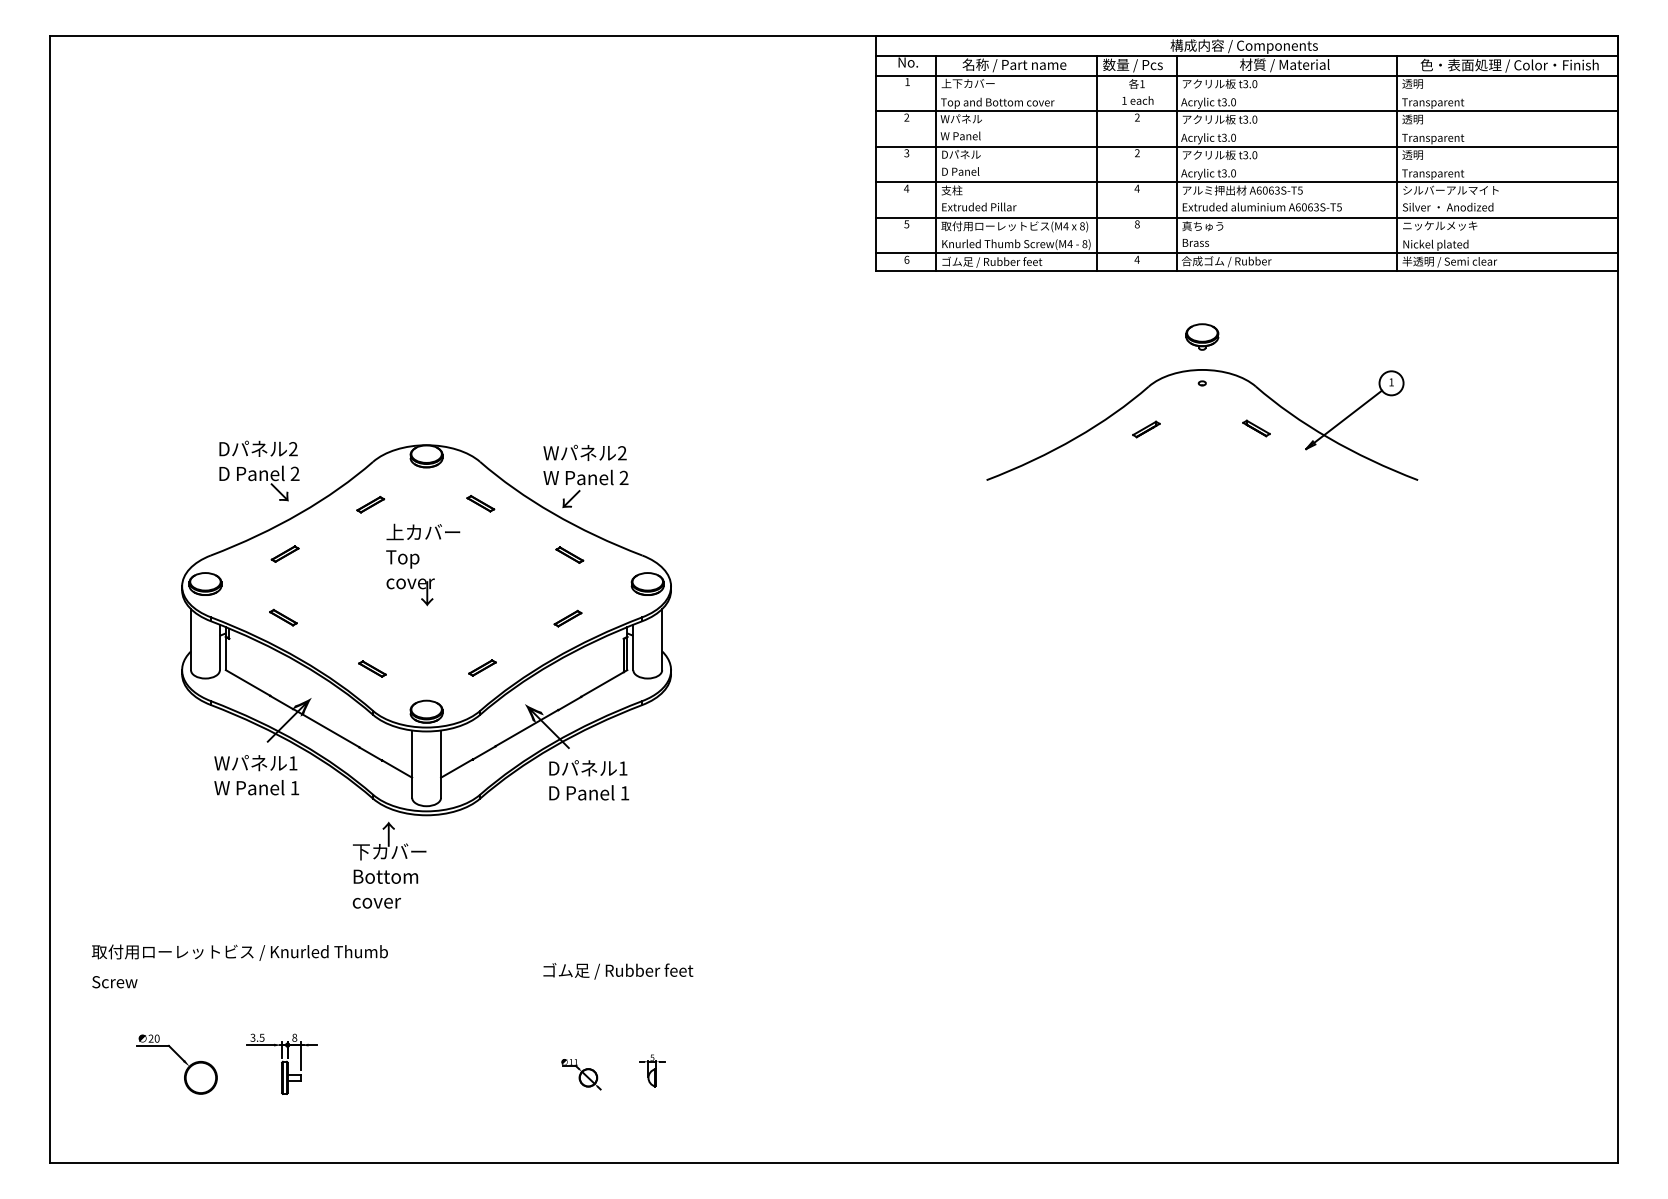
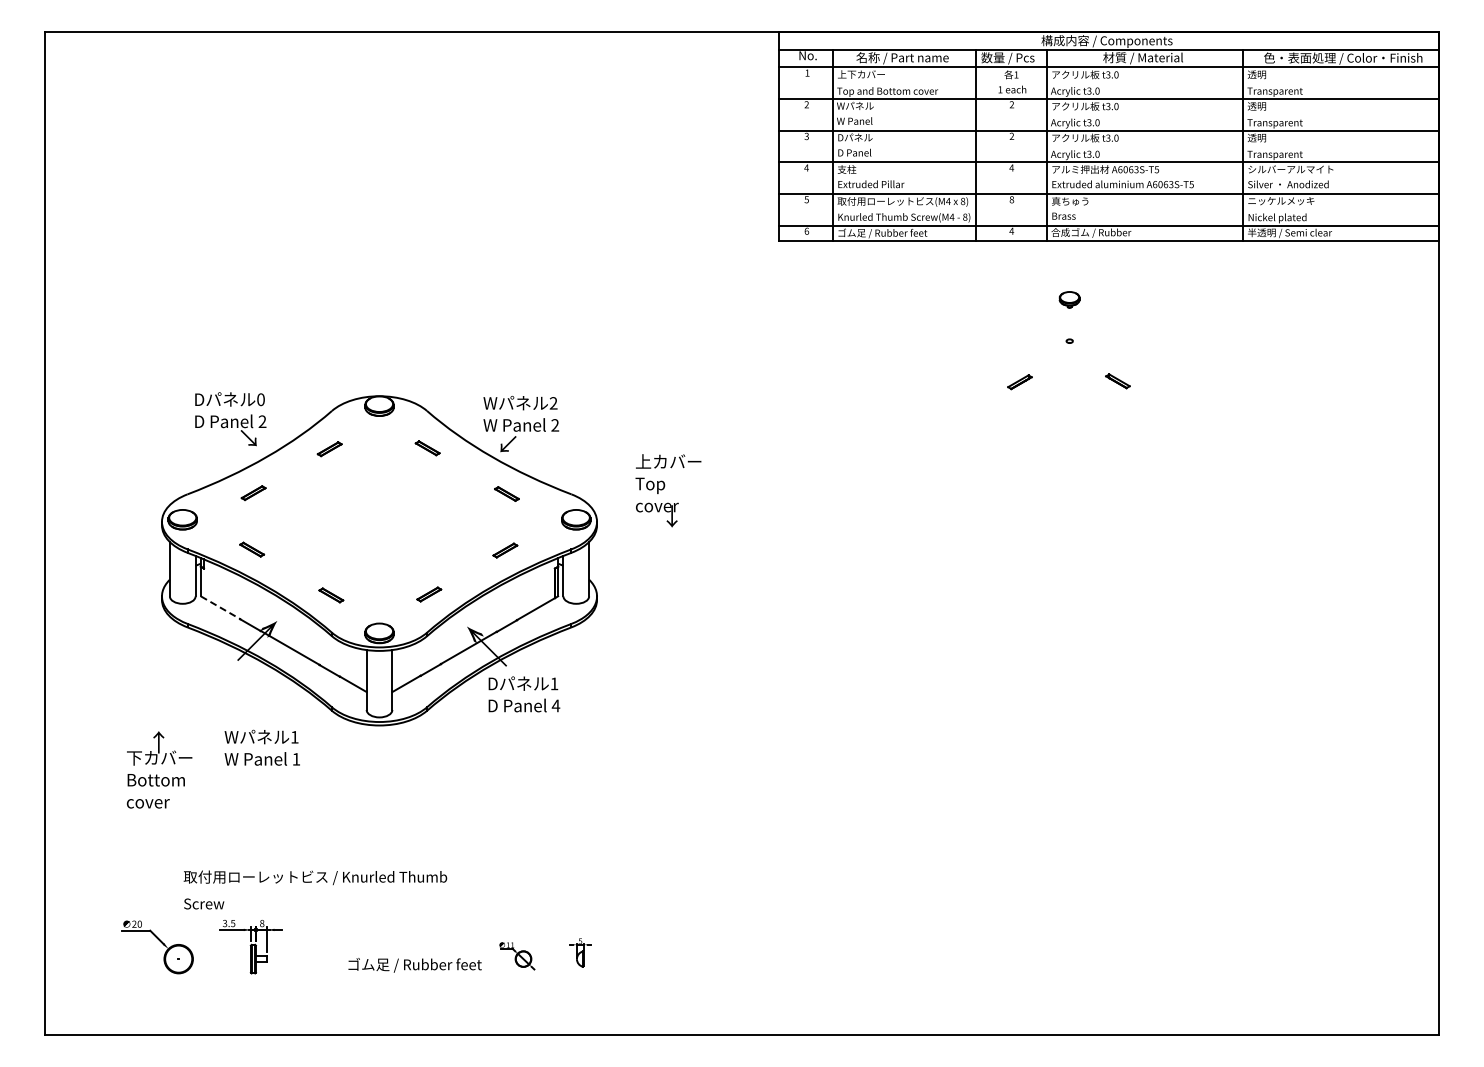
part: (1202, 336) -> (1069, 299), size x0.7
part: (1202, 371) -> (1069, 330), removed
text: (292, 448) -> (260, 399), 2 -> 0
text: (423, 564) -> (668, 490), moved
line: (247, 682) -> (220, 607), solid -> dashed
text: (255, 774) -> (261, 747), moved
text: (624, 792) -> (555, 705), 1 -> 4
text: (389, 864) -> (159, 769), moved
text: (240, 965) -> (315, 889), moved
text: (617, 971) -> (414, 965), moved

